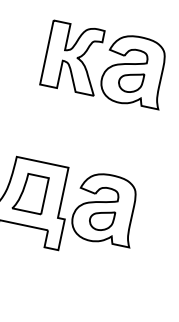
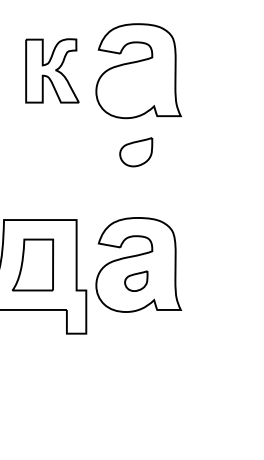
part: (73, 57) -> (52, 70), size x0.7
part: (131, 82) -> (136, 152), moved
part: (101, 220) -> (136, 281), size x0.7

